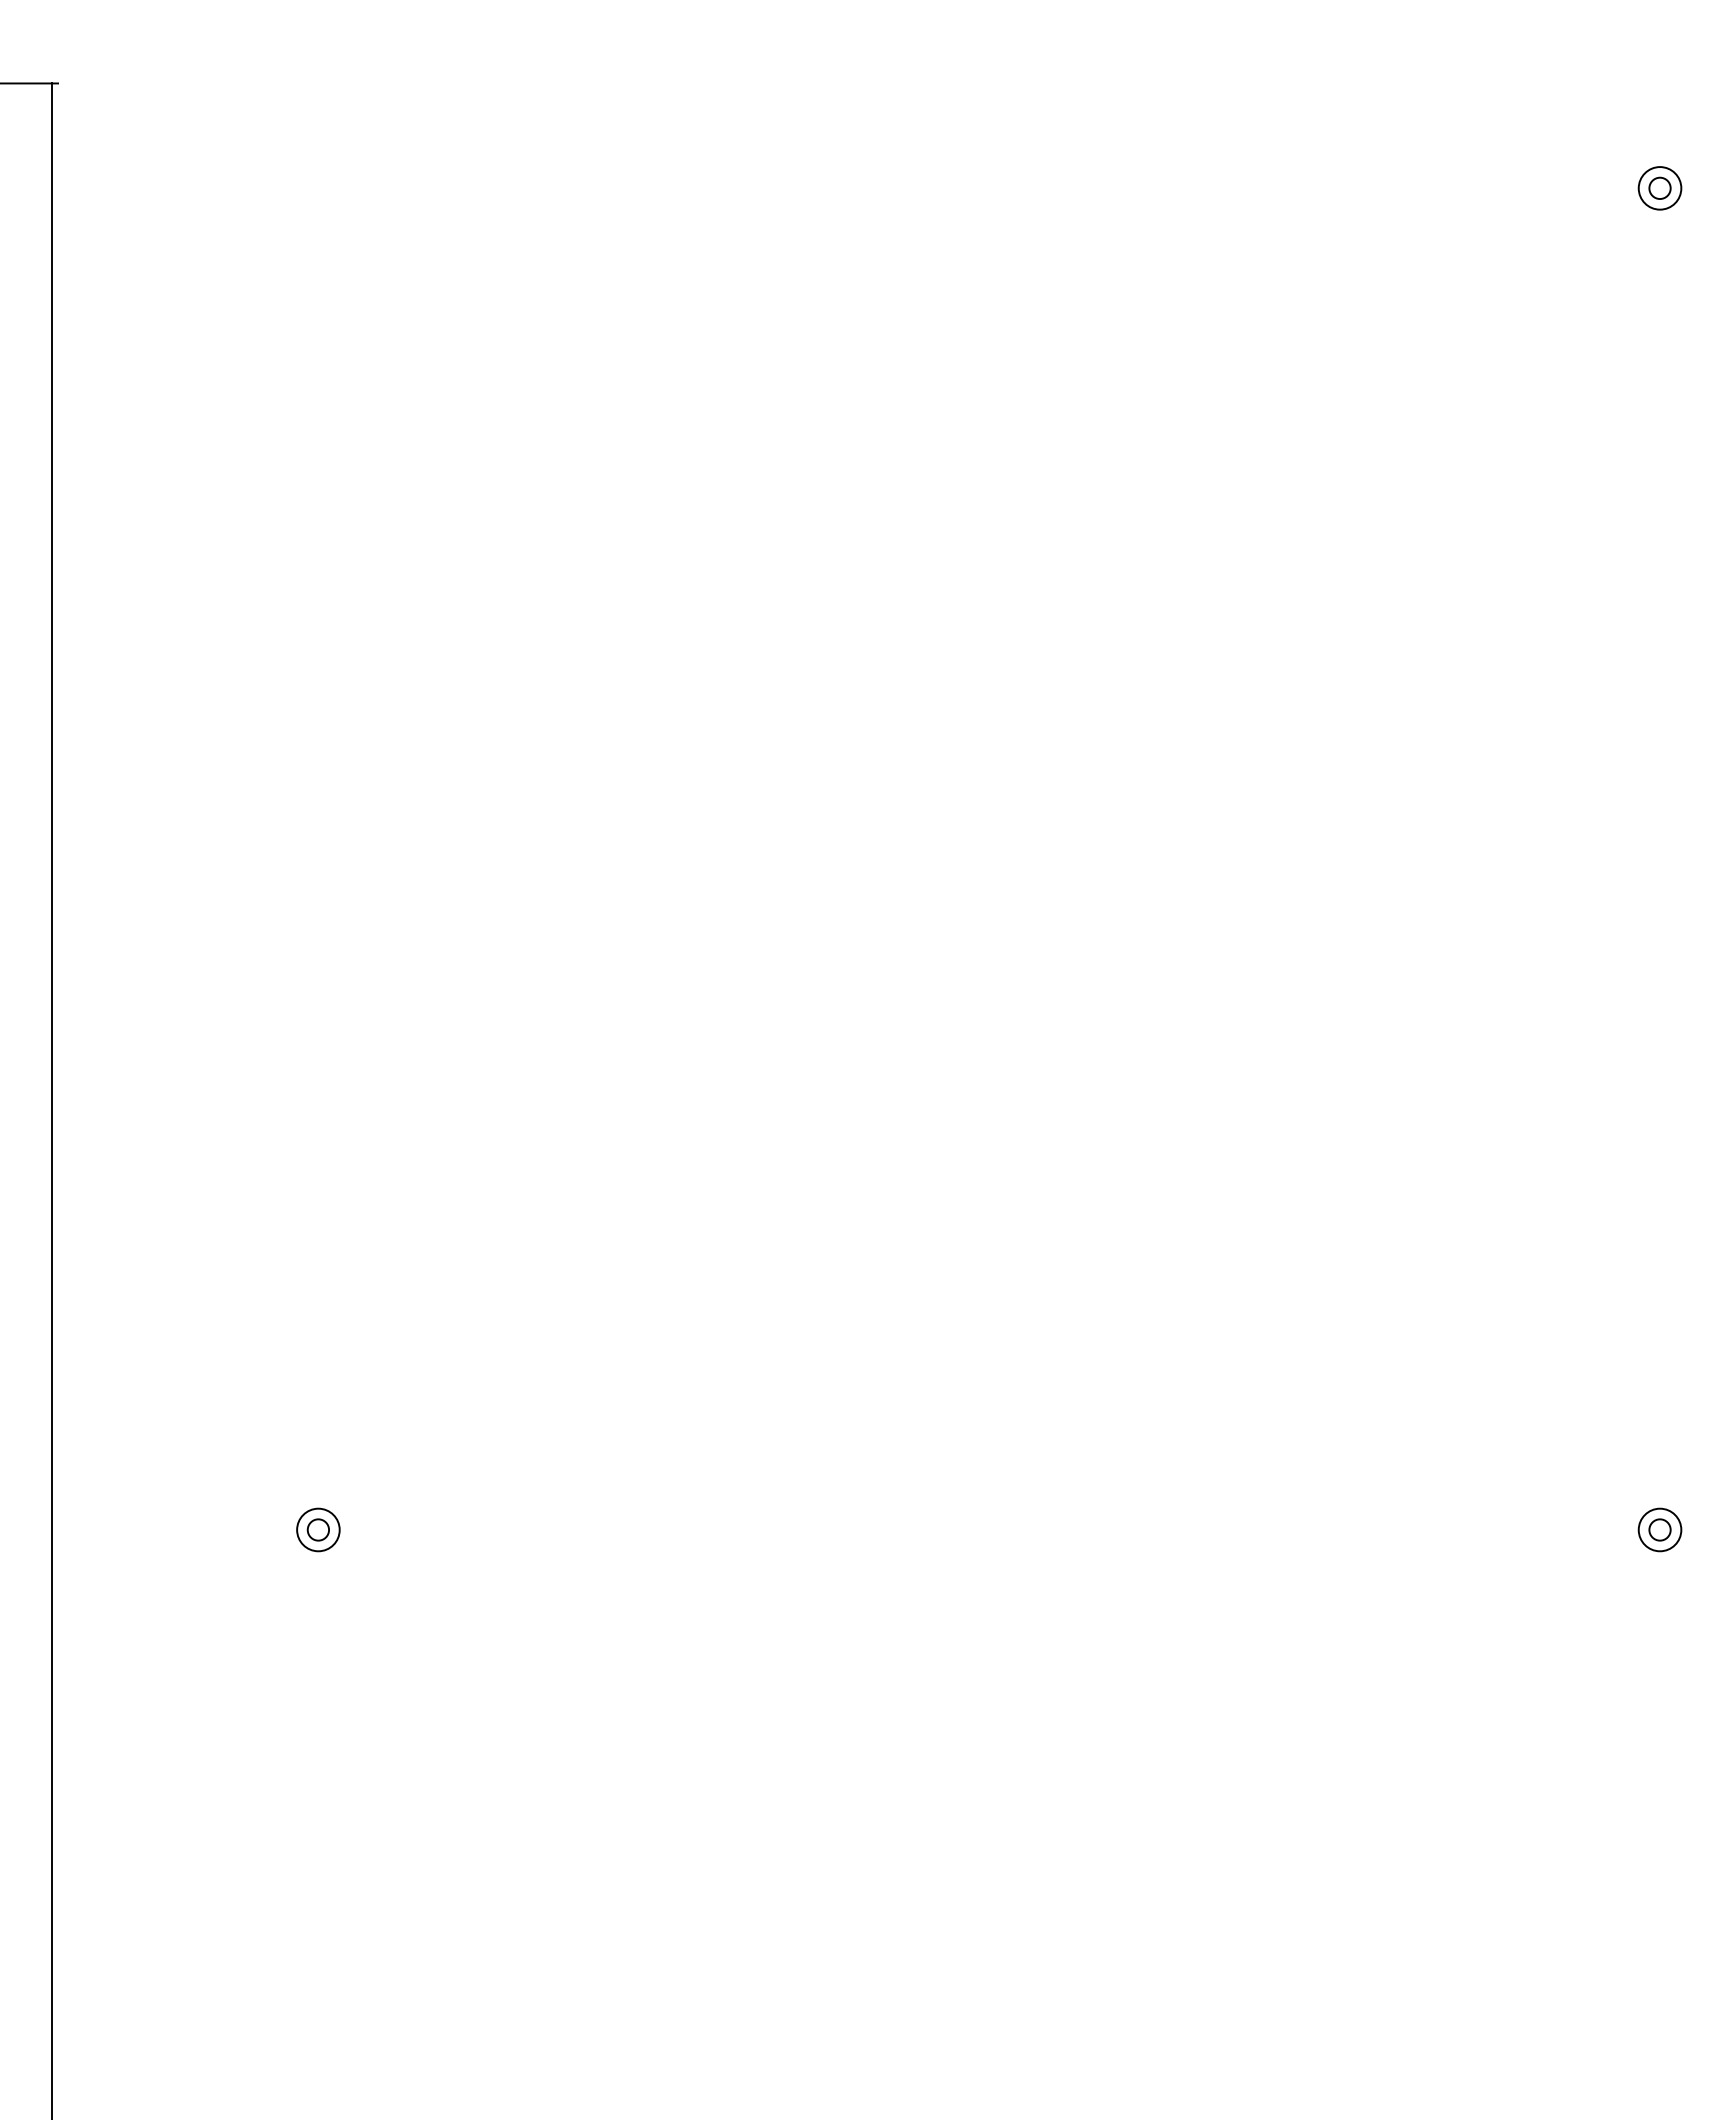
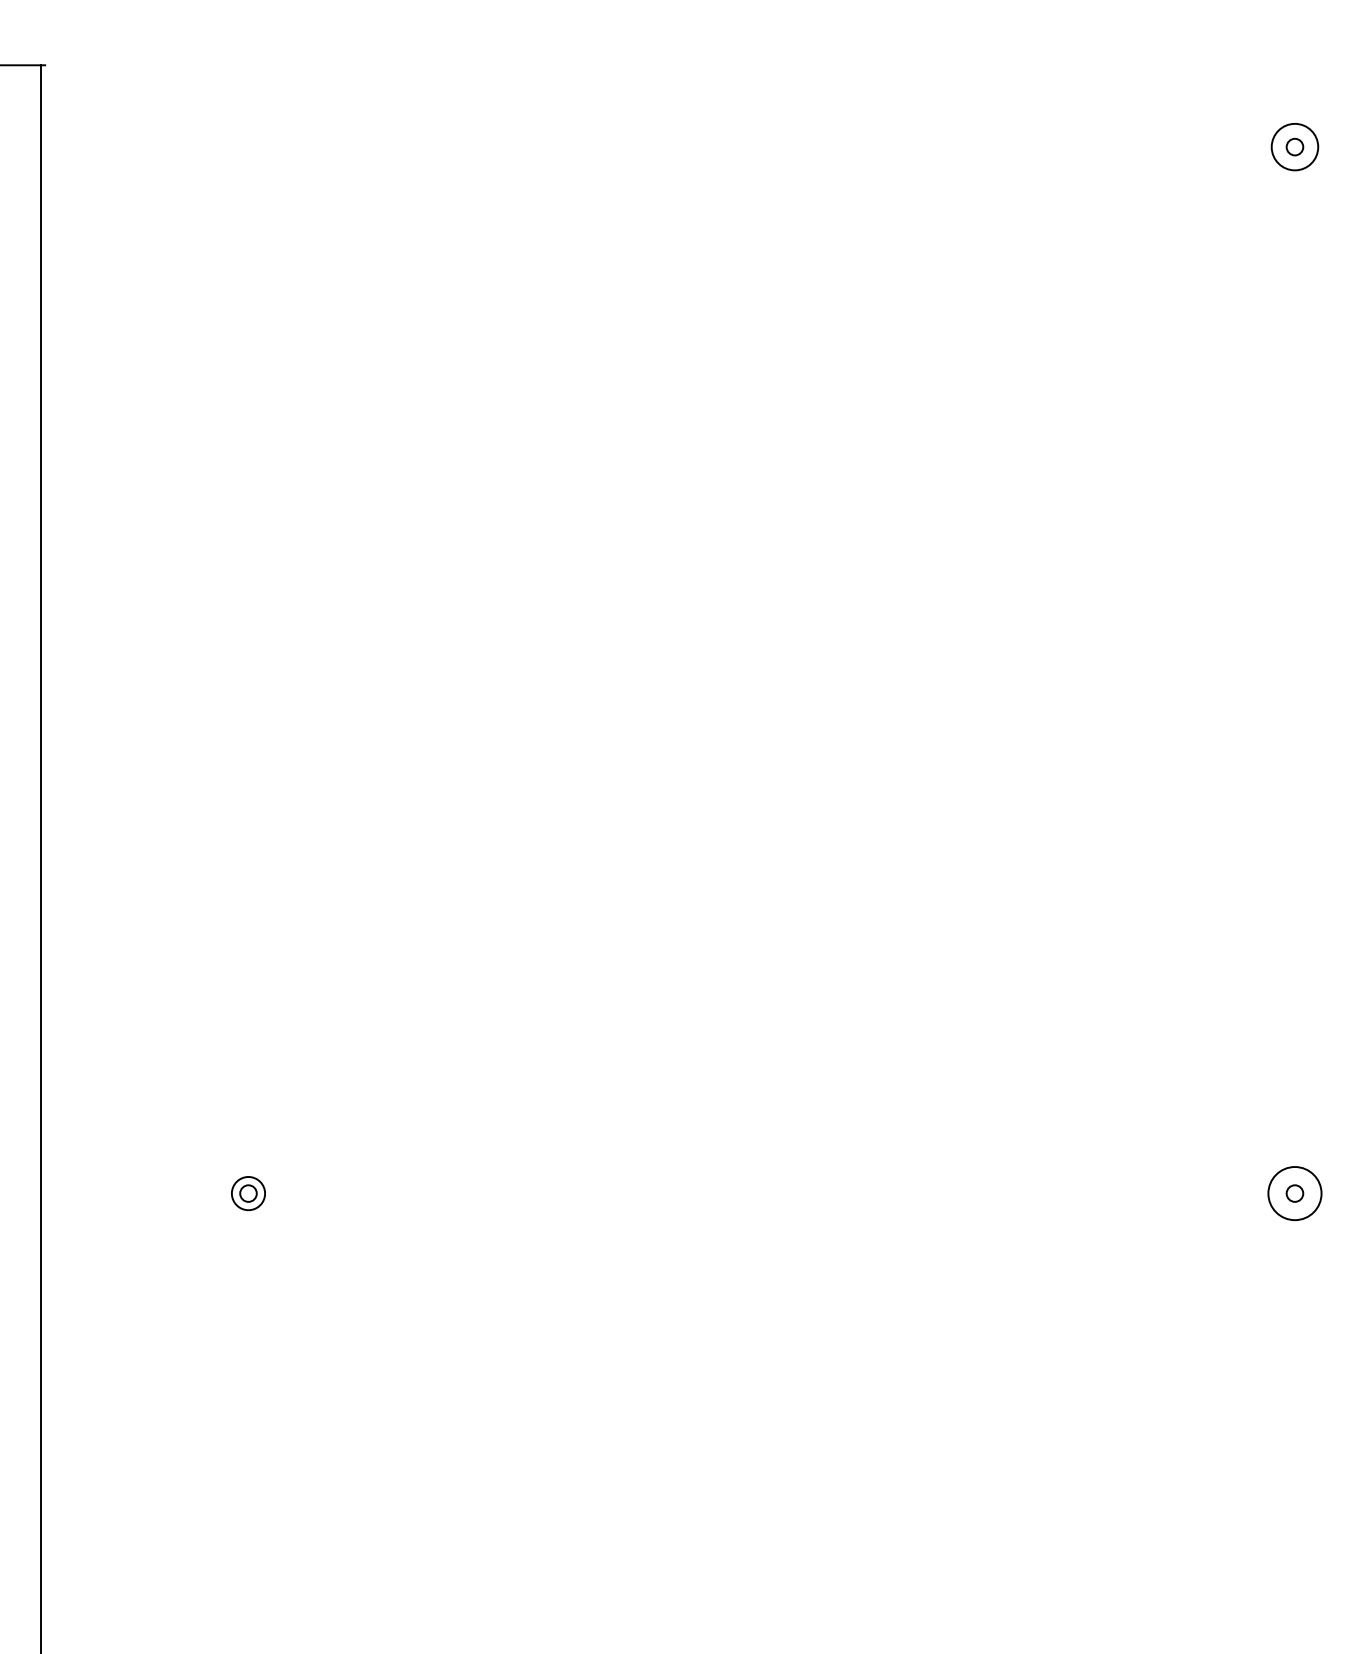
circle: (1659, 188) -> (1294, 147), size x1.4
circle: (1659, 1529) -> (1294, 1193), size x1.6

